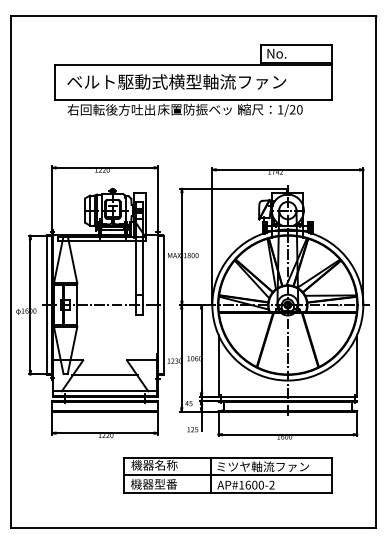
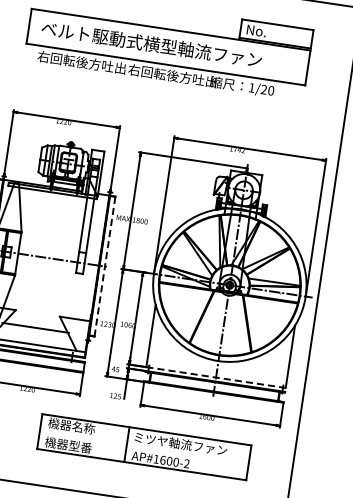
text: (201, 109) -> (172, 75), 床置防振ベット -> 右回転後方吐出
line: (163, 305) -> (104, 266), solid -> dashed
line: (288, 396) -> (216, 377), solid -> dashed
line: (228, 475) -> (144, 447), removed

